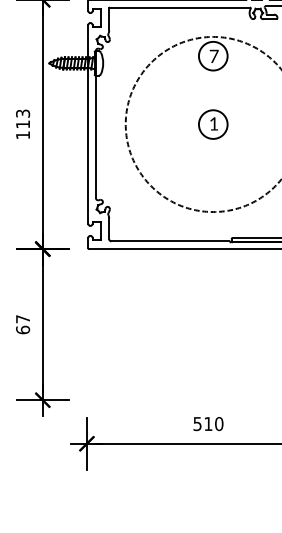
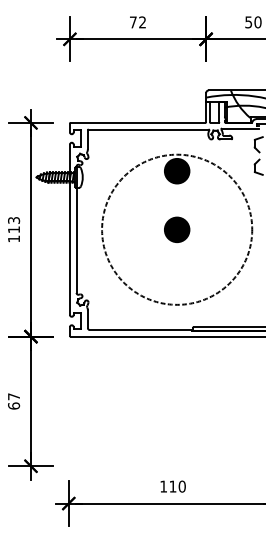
fill: (212, 55) -> (176, 170), added
fill: (212, 124) -> (176, 229), added
text: (197, 423) -> (163, 486), 510 -> 110

